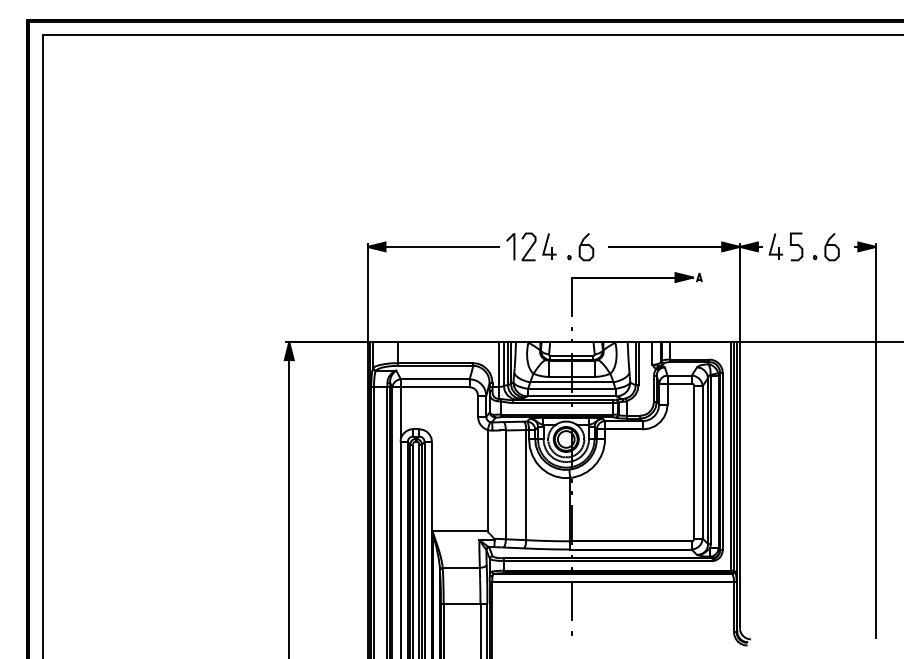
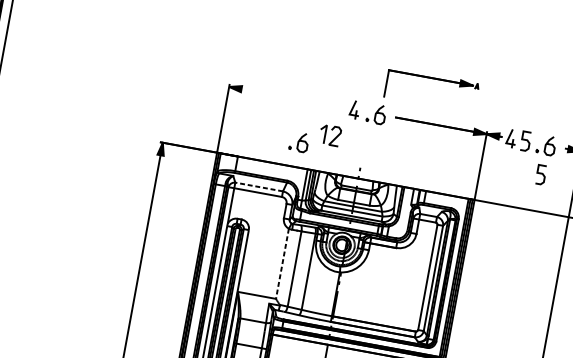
line: (432, 246) -> (274, 94), removed
part: (521, 246) -> (330, 135), moved
part: (636, 278) -> (433, 79), moved
curve: (826, 288) -> (541, 173), added
part: (479, 306) -> (298, 142), added
line: (434, 379) -> (258, 187), solid -> dashed
line: (487, 480) -> (282, 263), solid -> dashed

